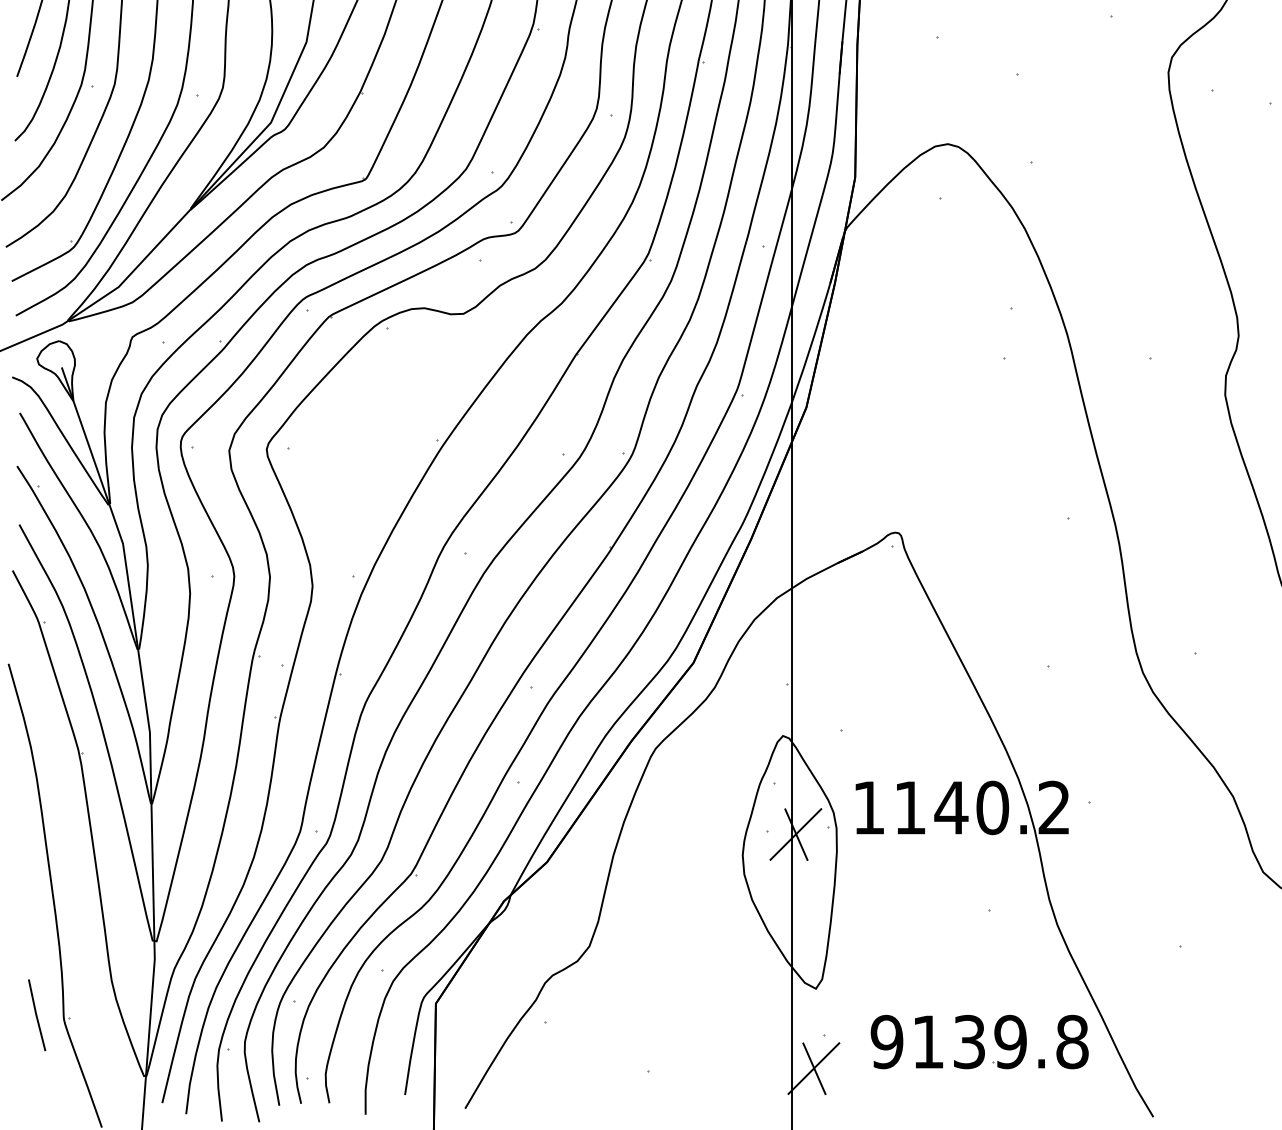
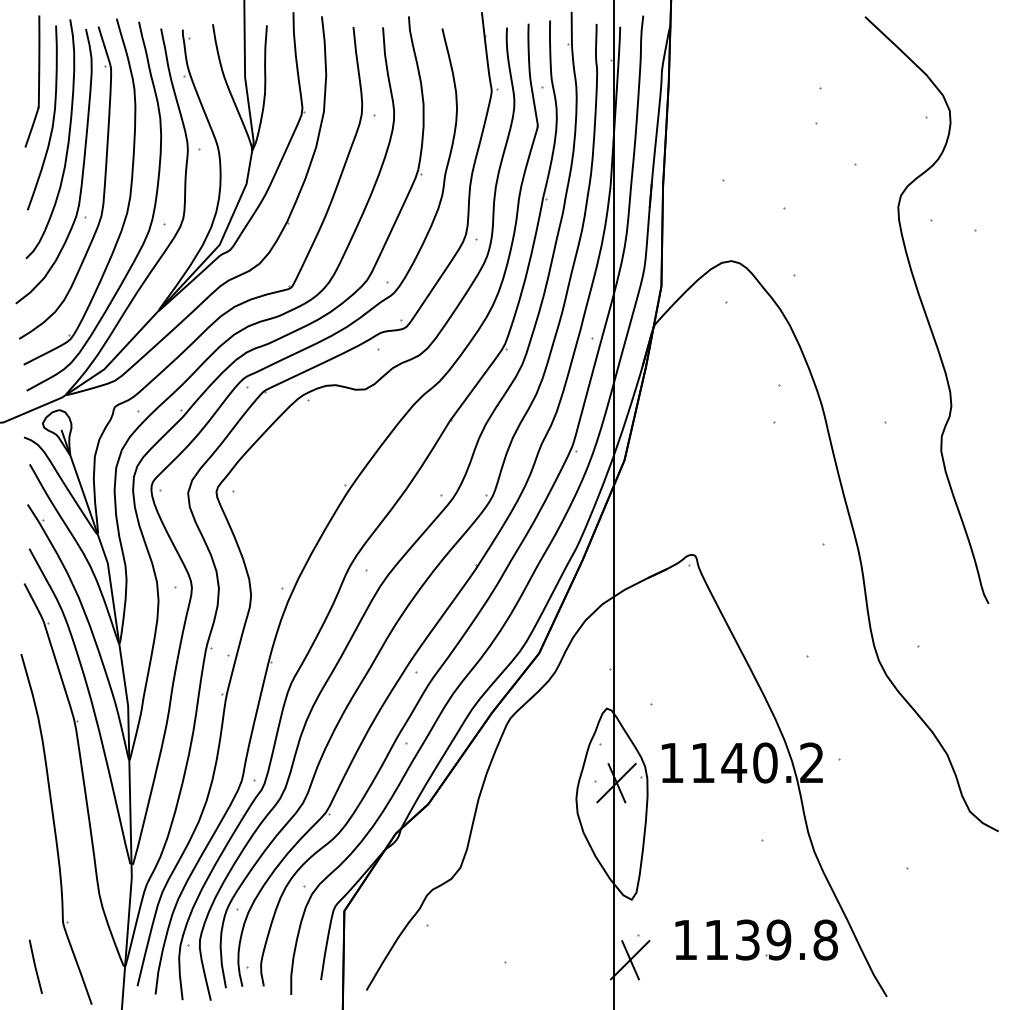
line: (36, 1014) -> (35, 966), moved
text: (887, 1041) -> (685, 939), 9139.8 -> 1139.8

